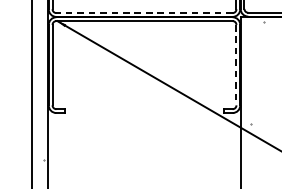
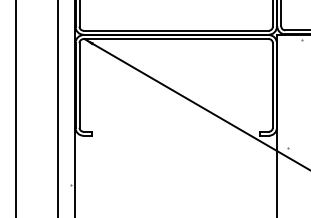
line: (144, 12) -> (176, 30), dashed -> solid
line: (236, 65) -> (272, 85), dashed -> solid

